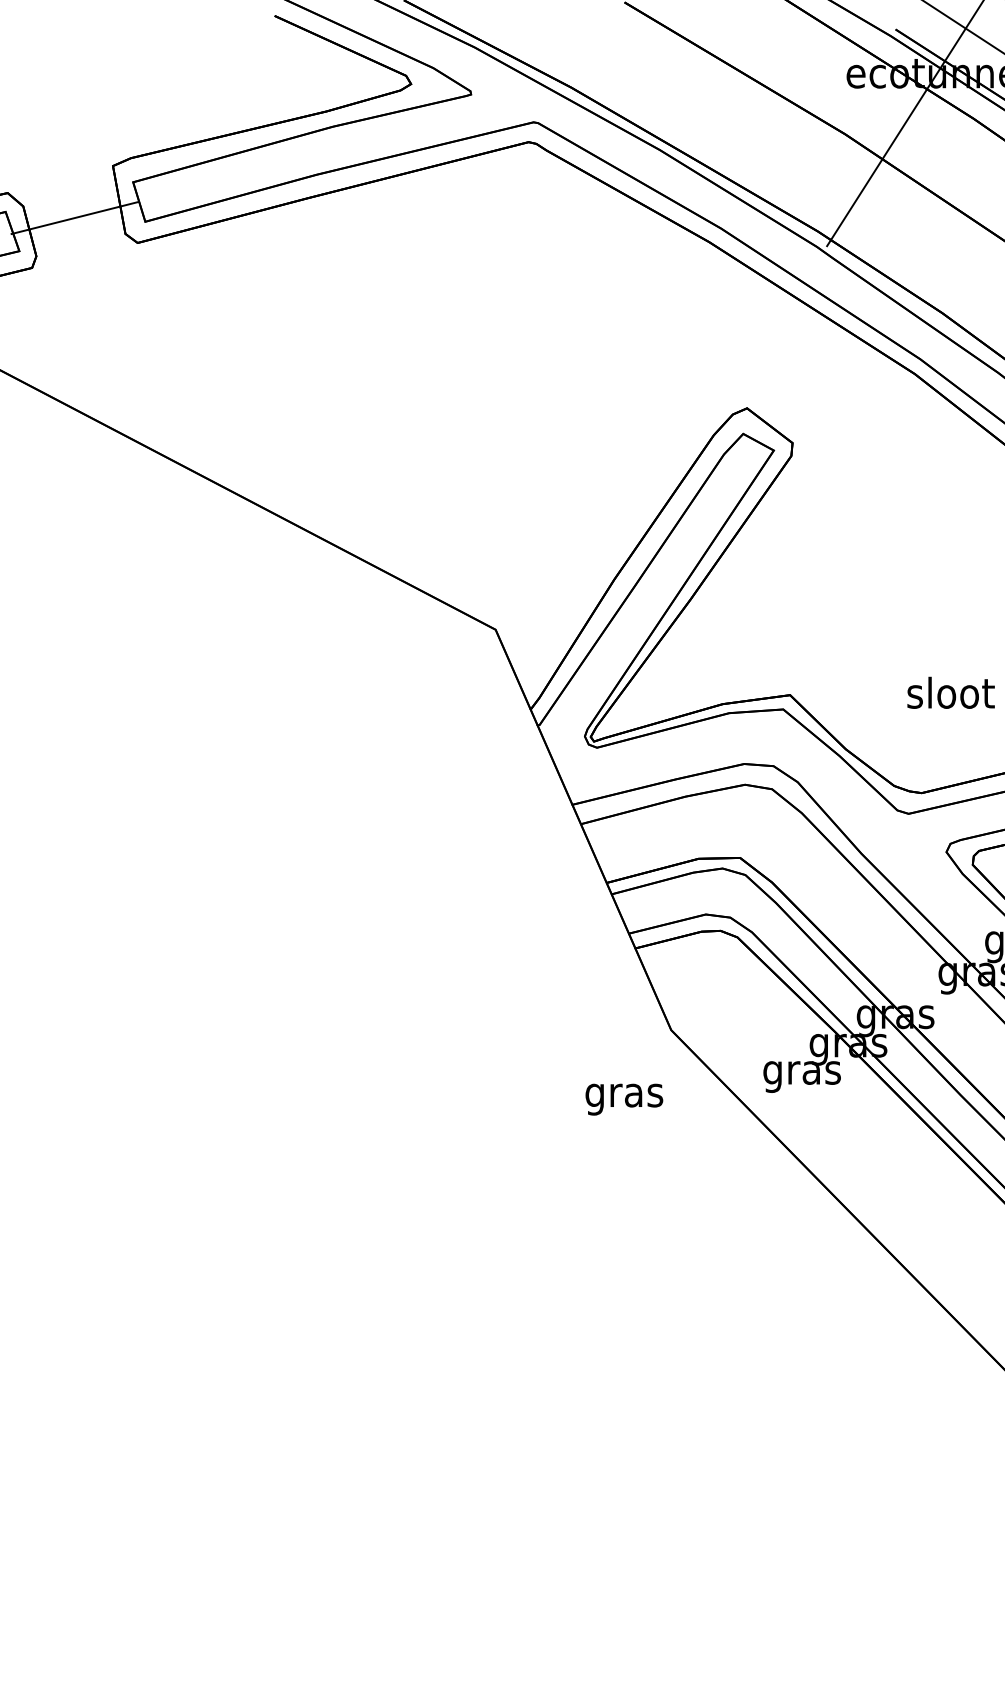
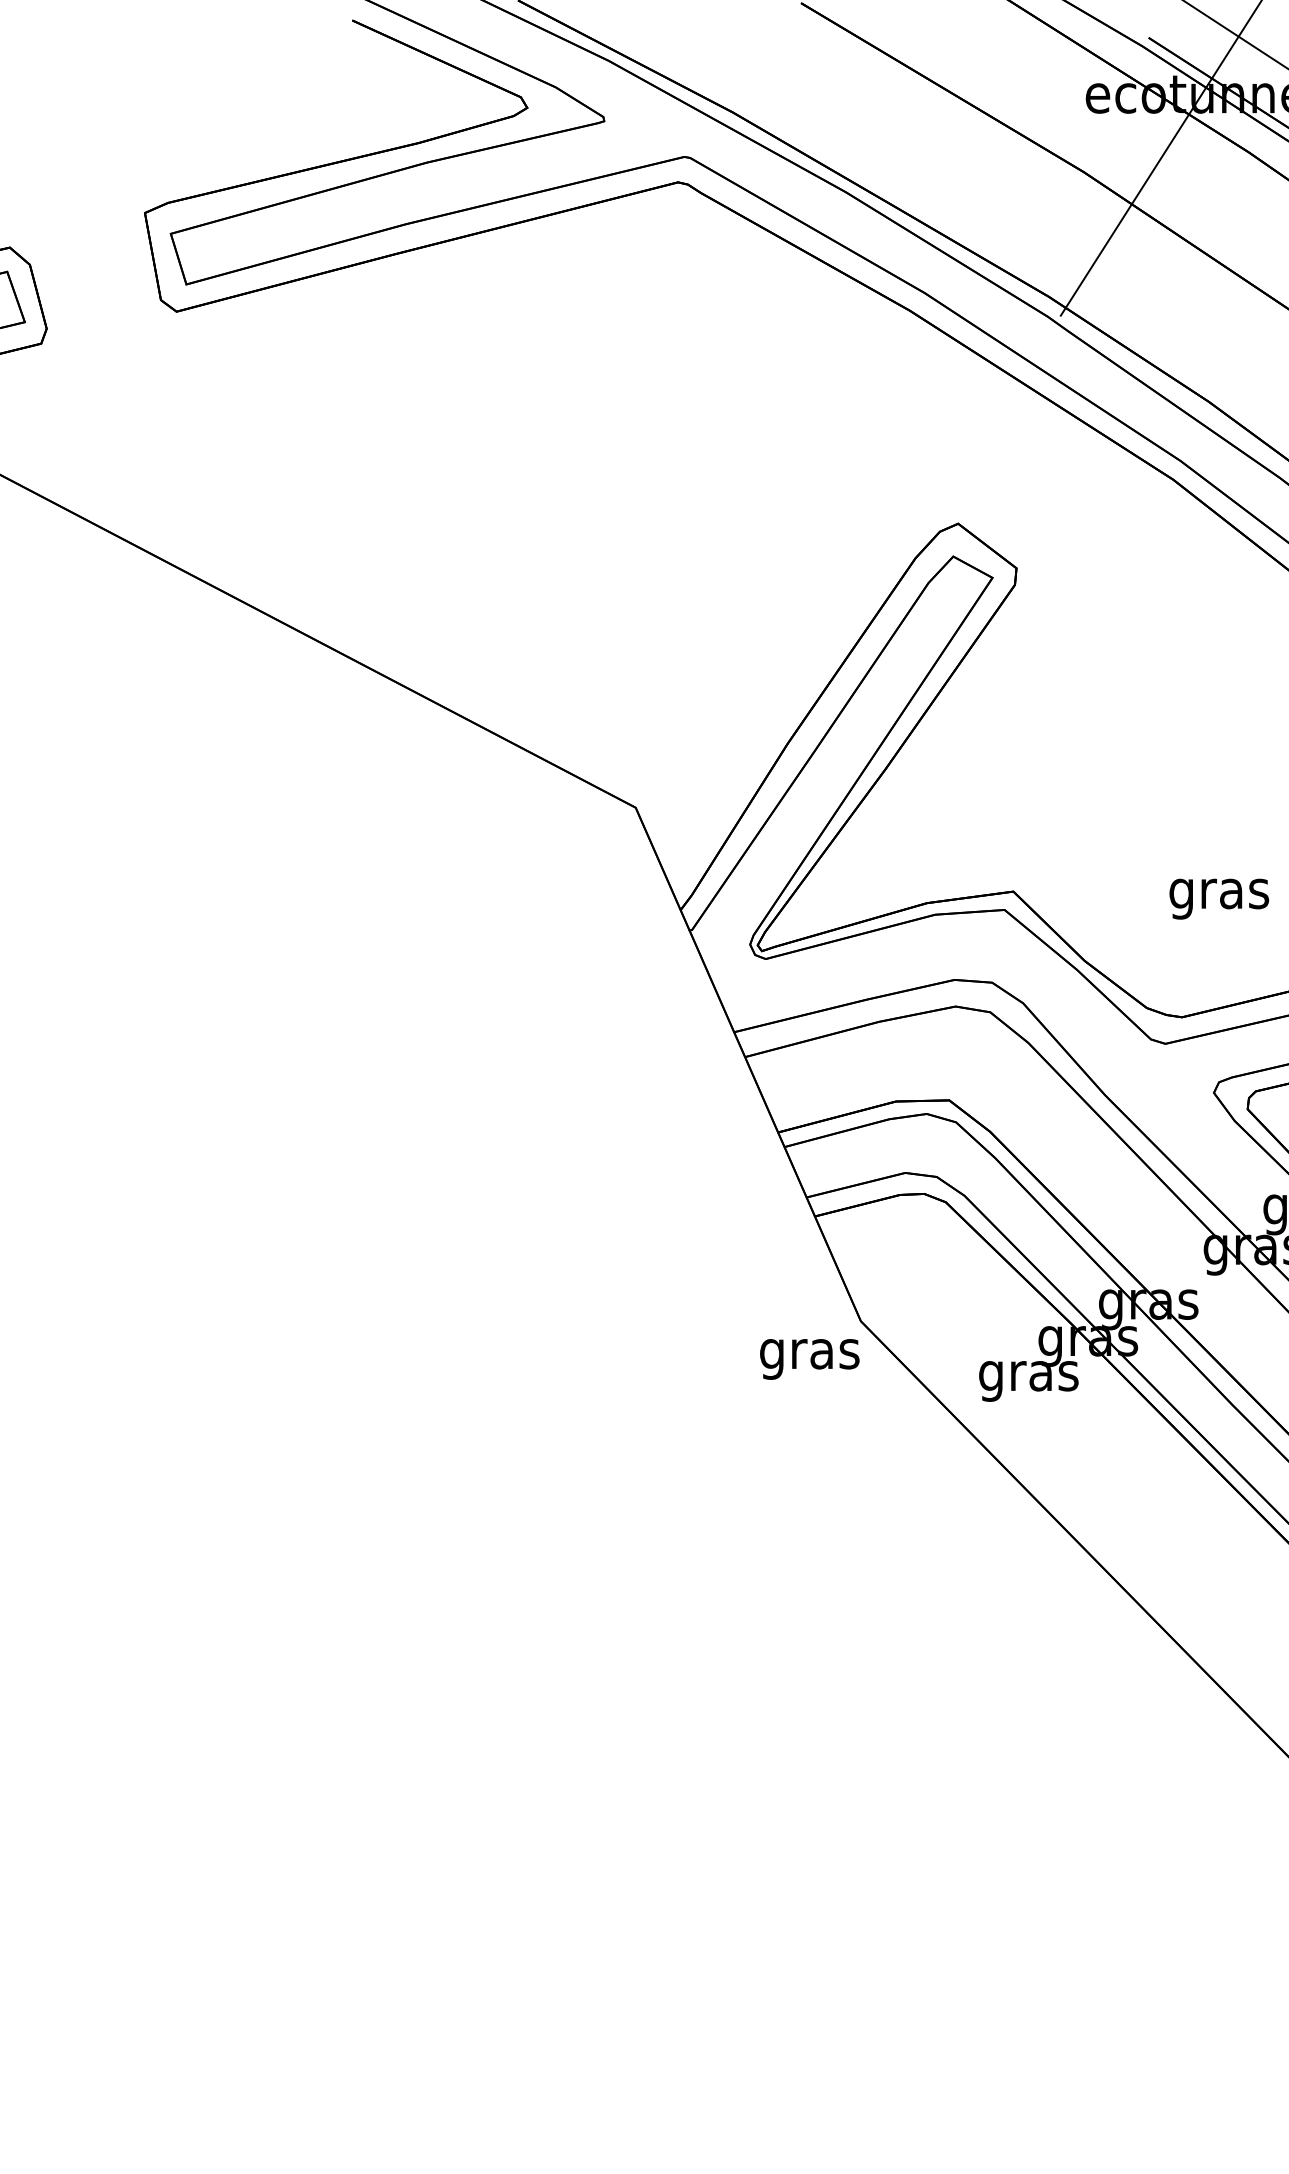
line: (74, 217) -> (95, 279), removed
text: (950, 696) -> (1219, 893), sloot -> gras
text: (624, 1099) -> (809, 1359), moved

